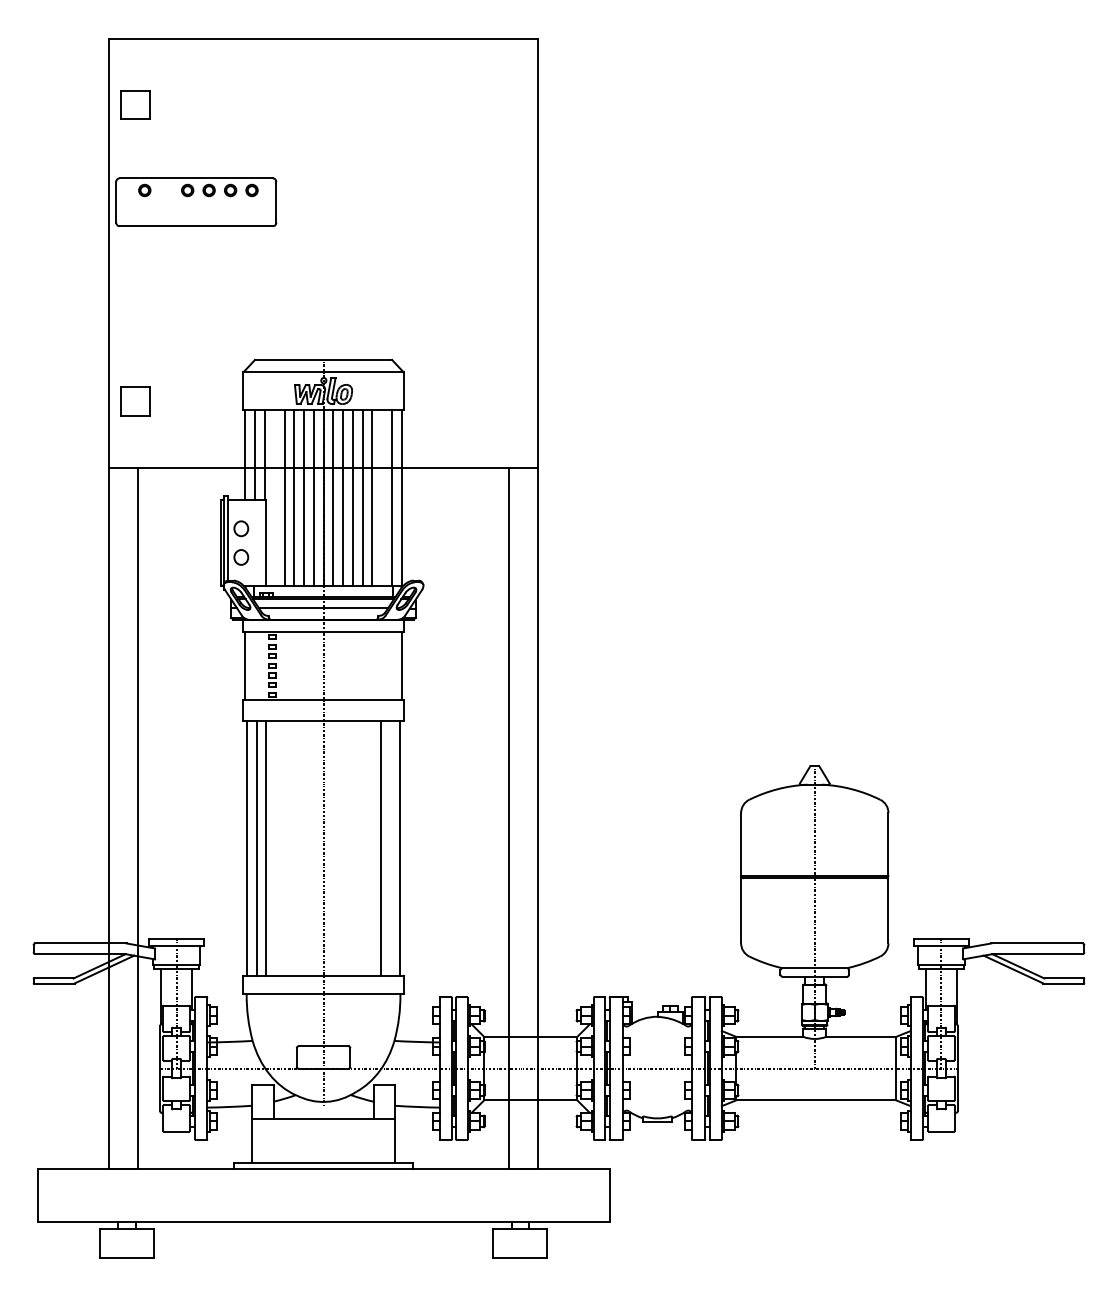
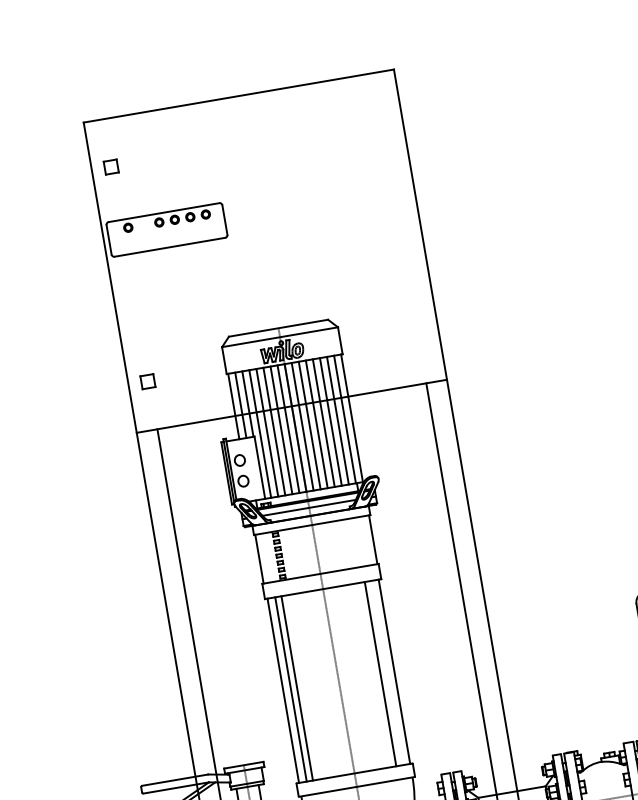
part: (135, 104) -> (110, 166), size x0.62
part: (135, 401) -> (147, 381), size x0.62
line: (274, 497) -> (260, 433), added
line: (382, 497) -> (338, 420), added

